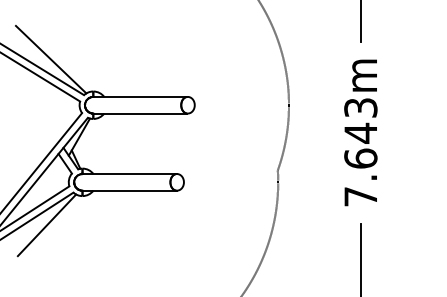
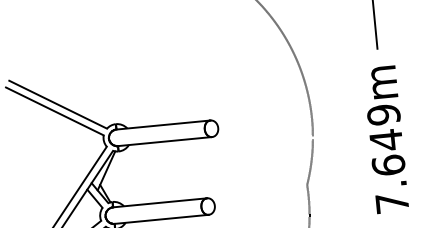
line: (50, 59) -> (70, 96), removed
text: (360, 107) -> (383, 114), 7.643m -> 7.649m

